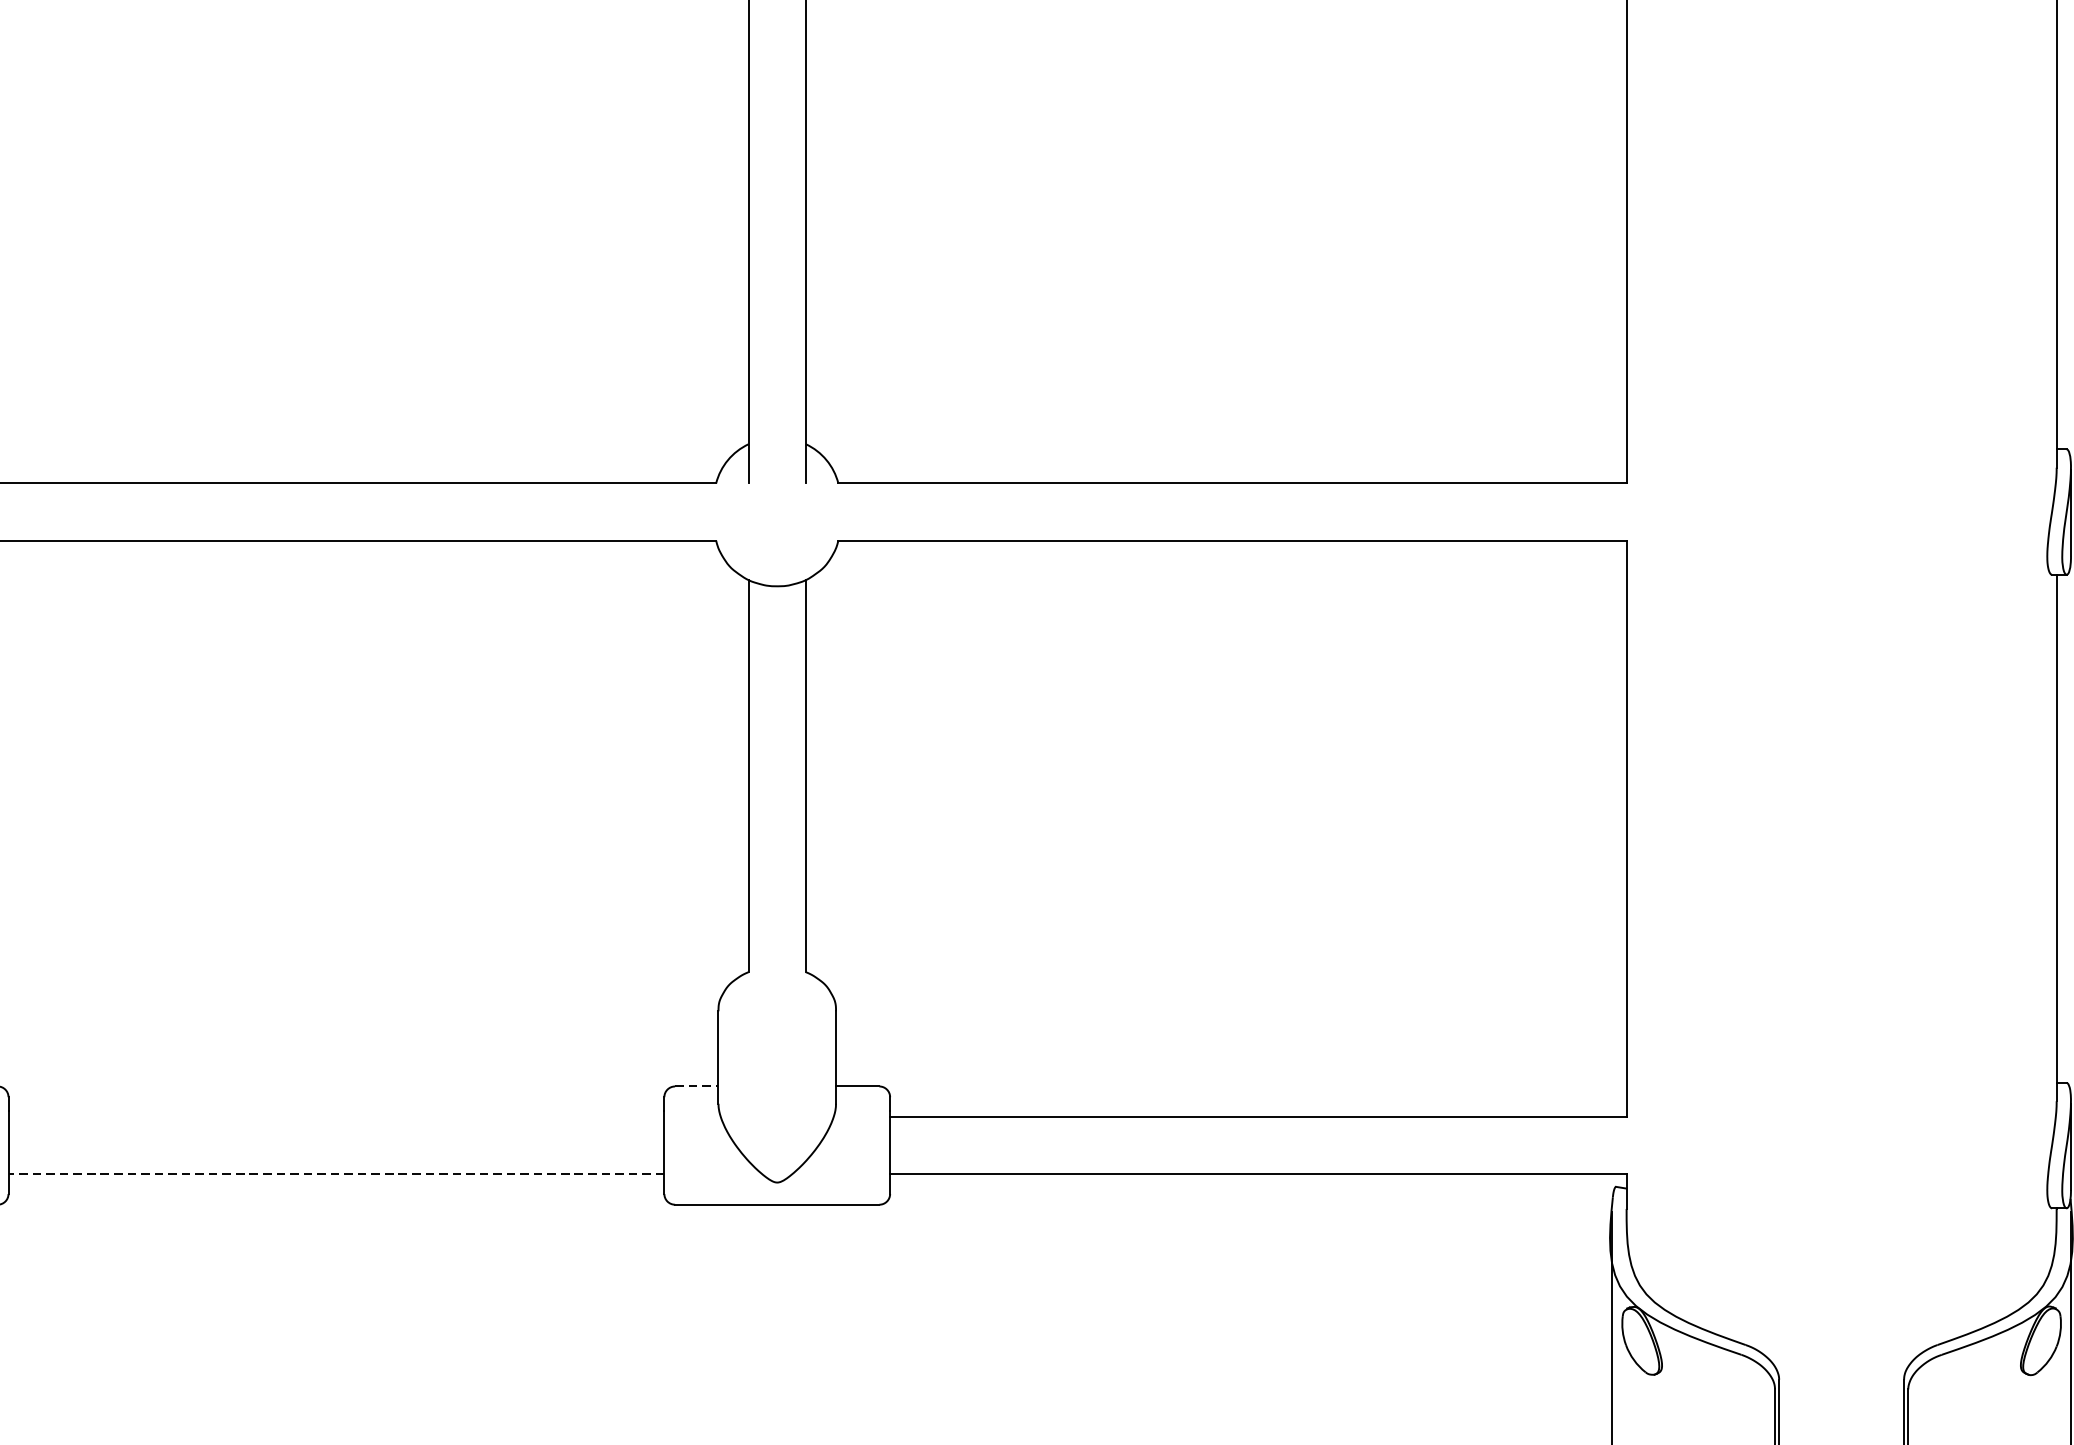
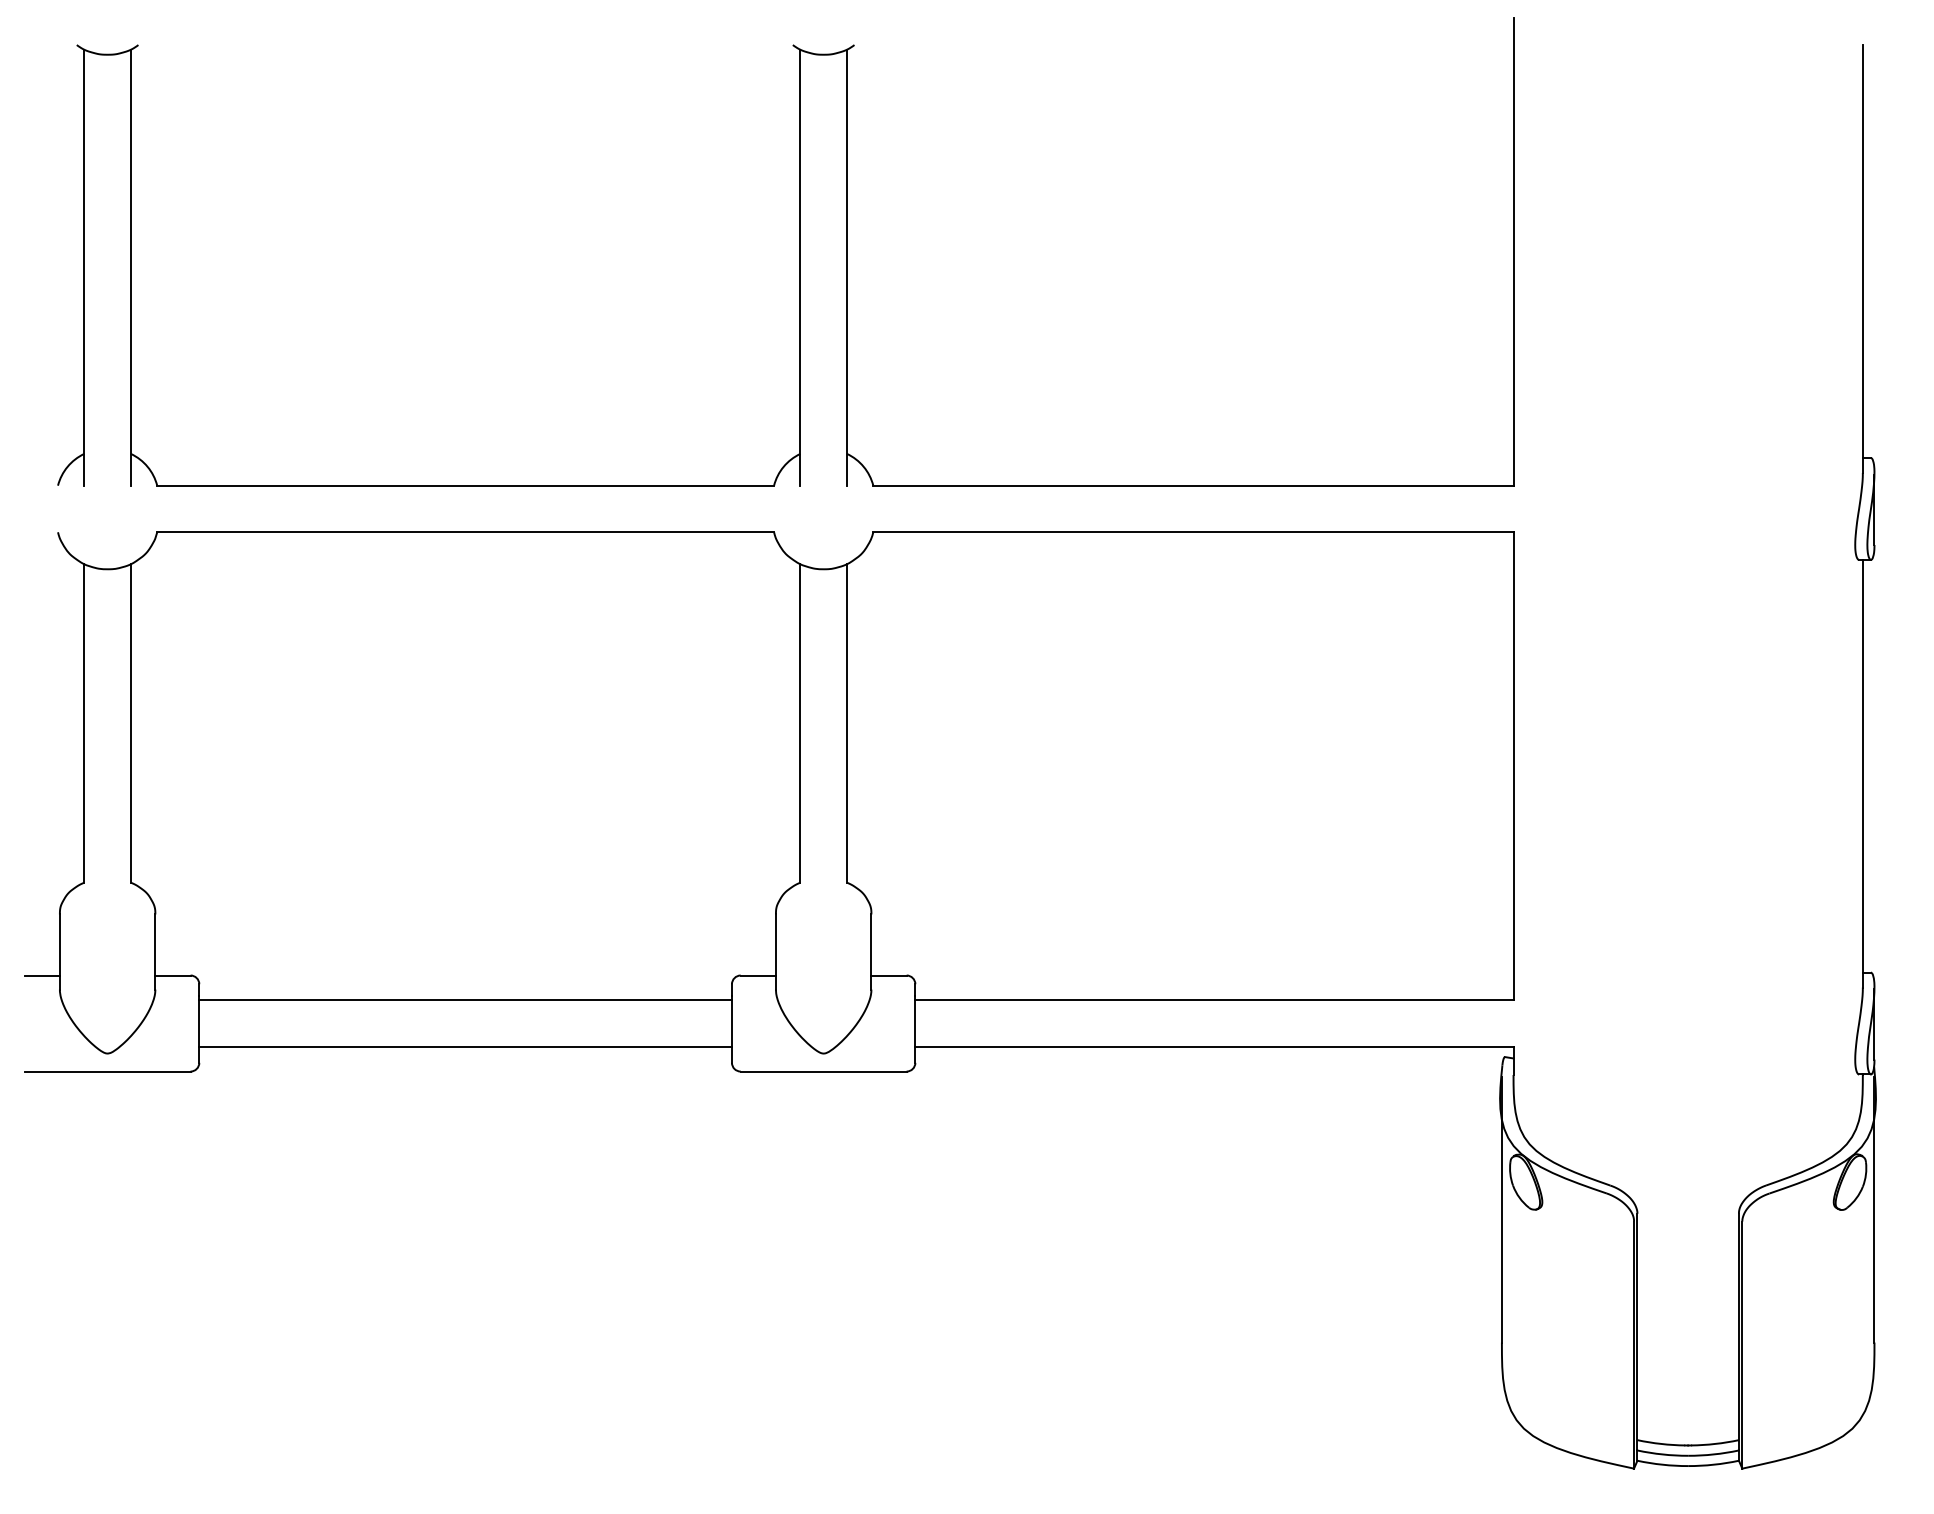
line: (697, 1086) -> (758, 975), dashed -> solid
line: (336, 1117) -> (465, 1000), added
line: (336, 1173) -> (465, 1046), dashed -> solid

